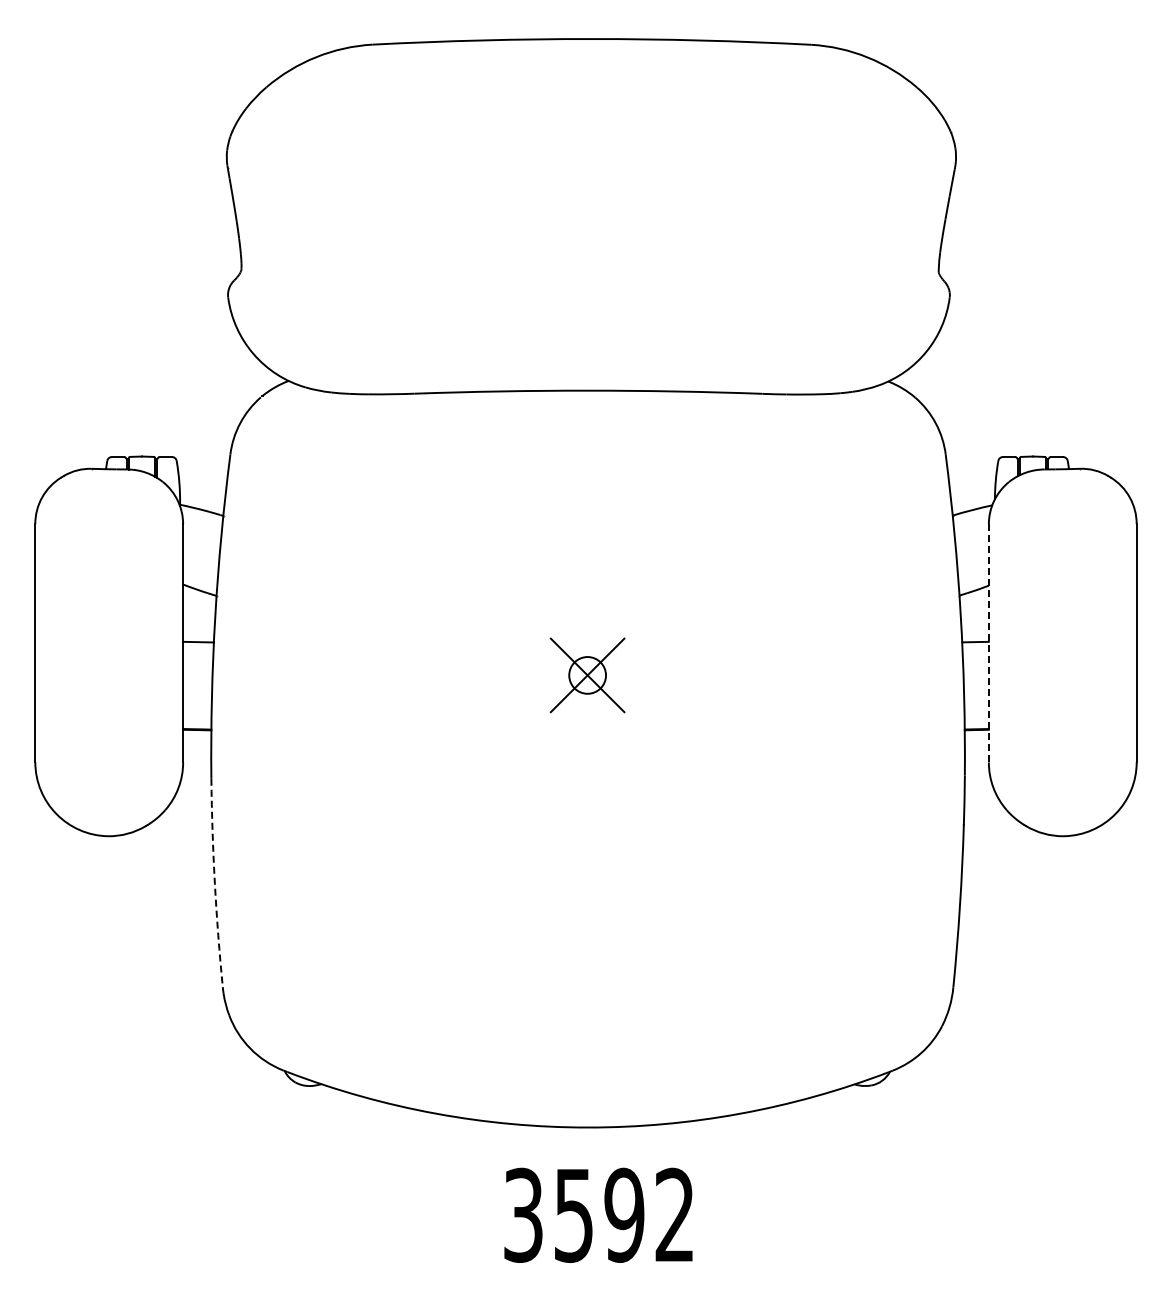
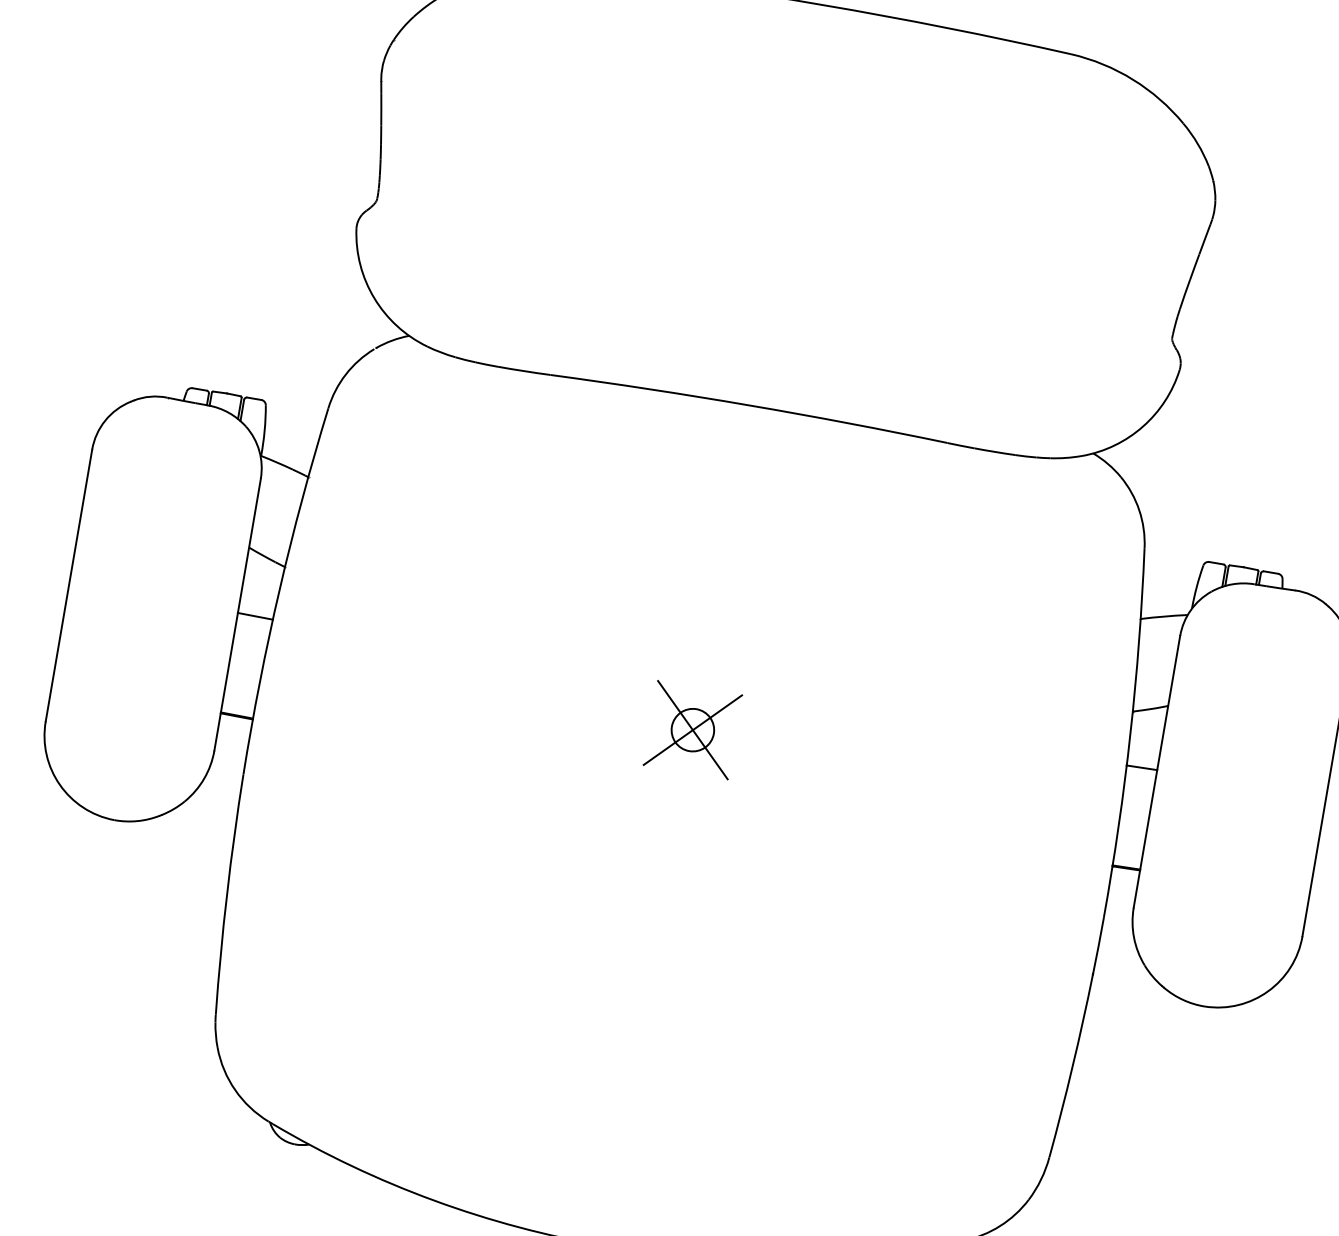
line: (988, 643) -> (1156, 771), dashed -> solid
arc: (214, 883) -> (226, 894), dashed -> solid

